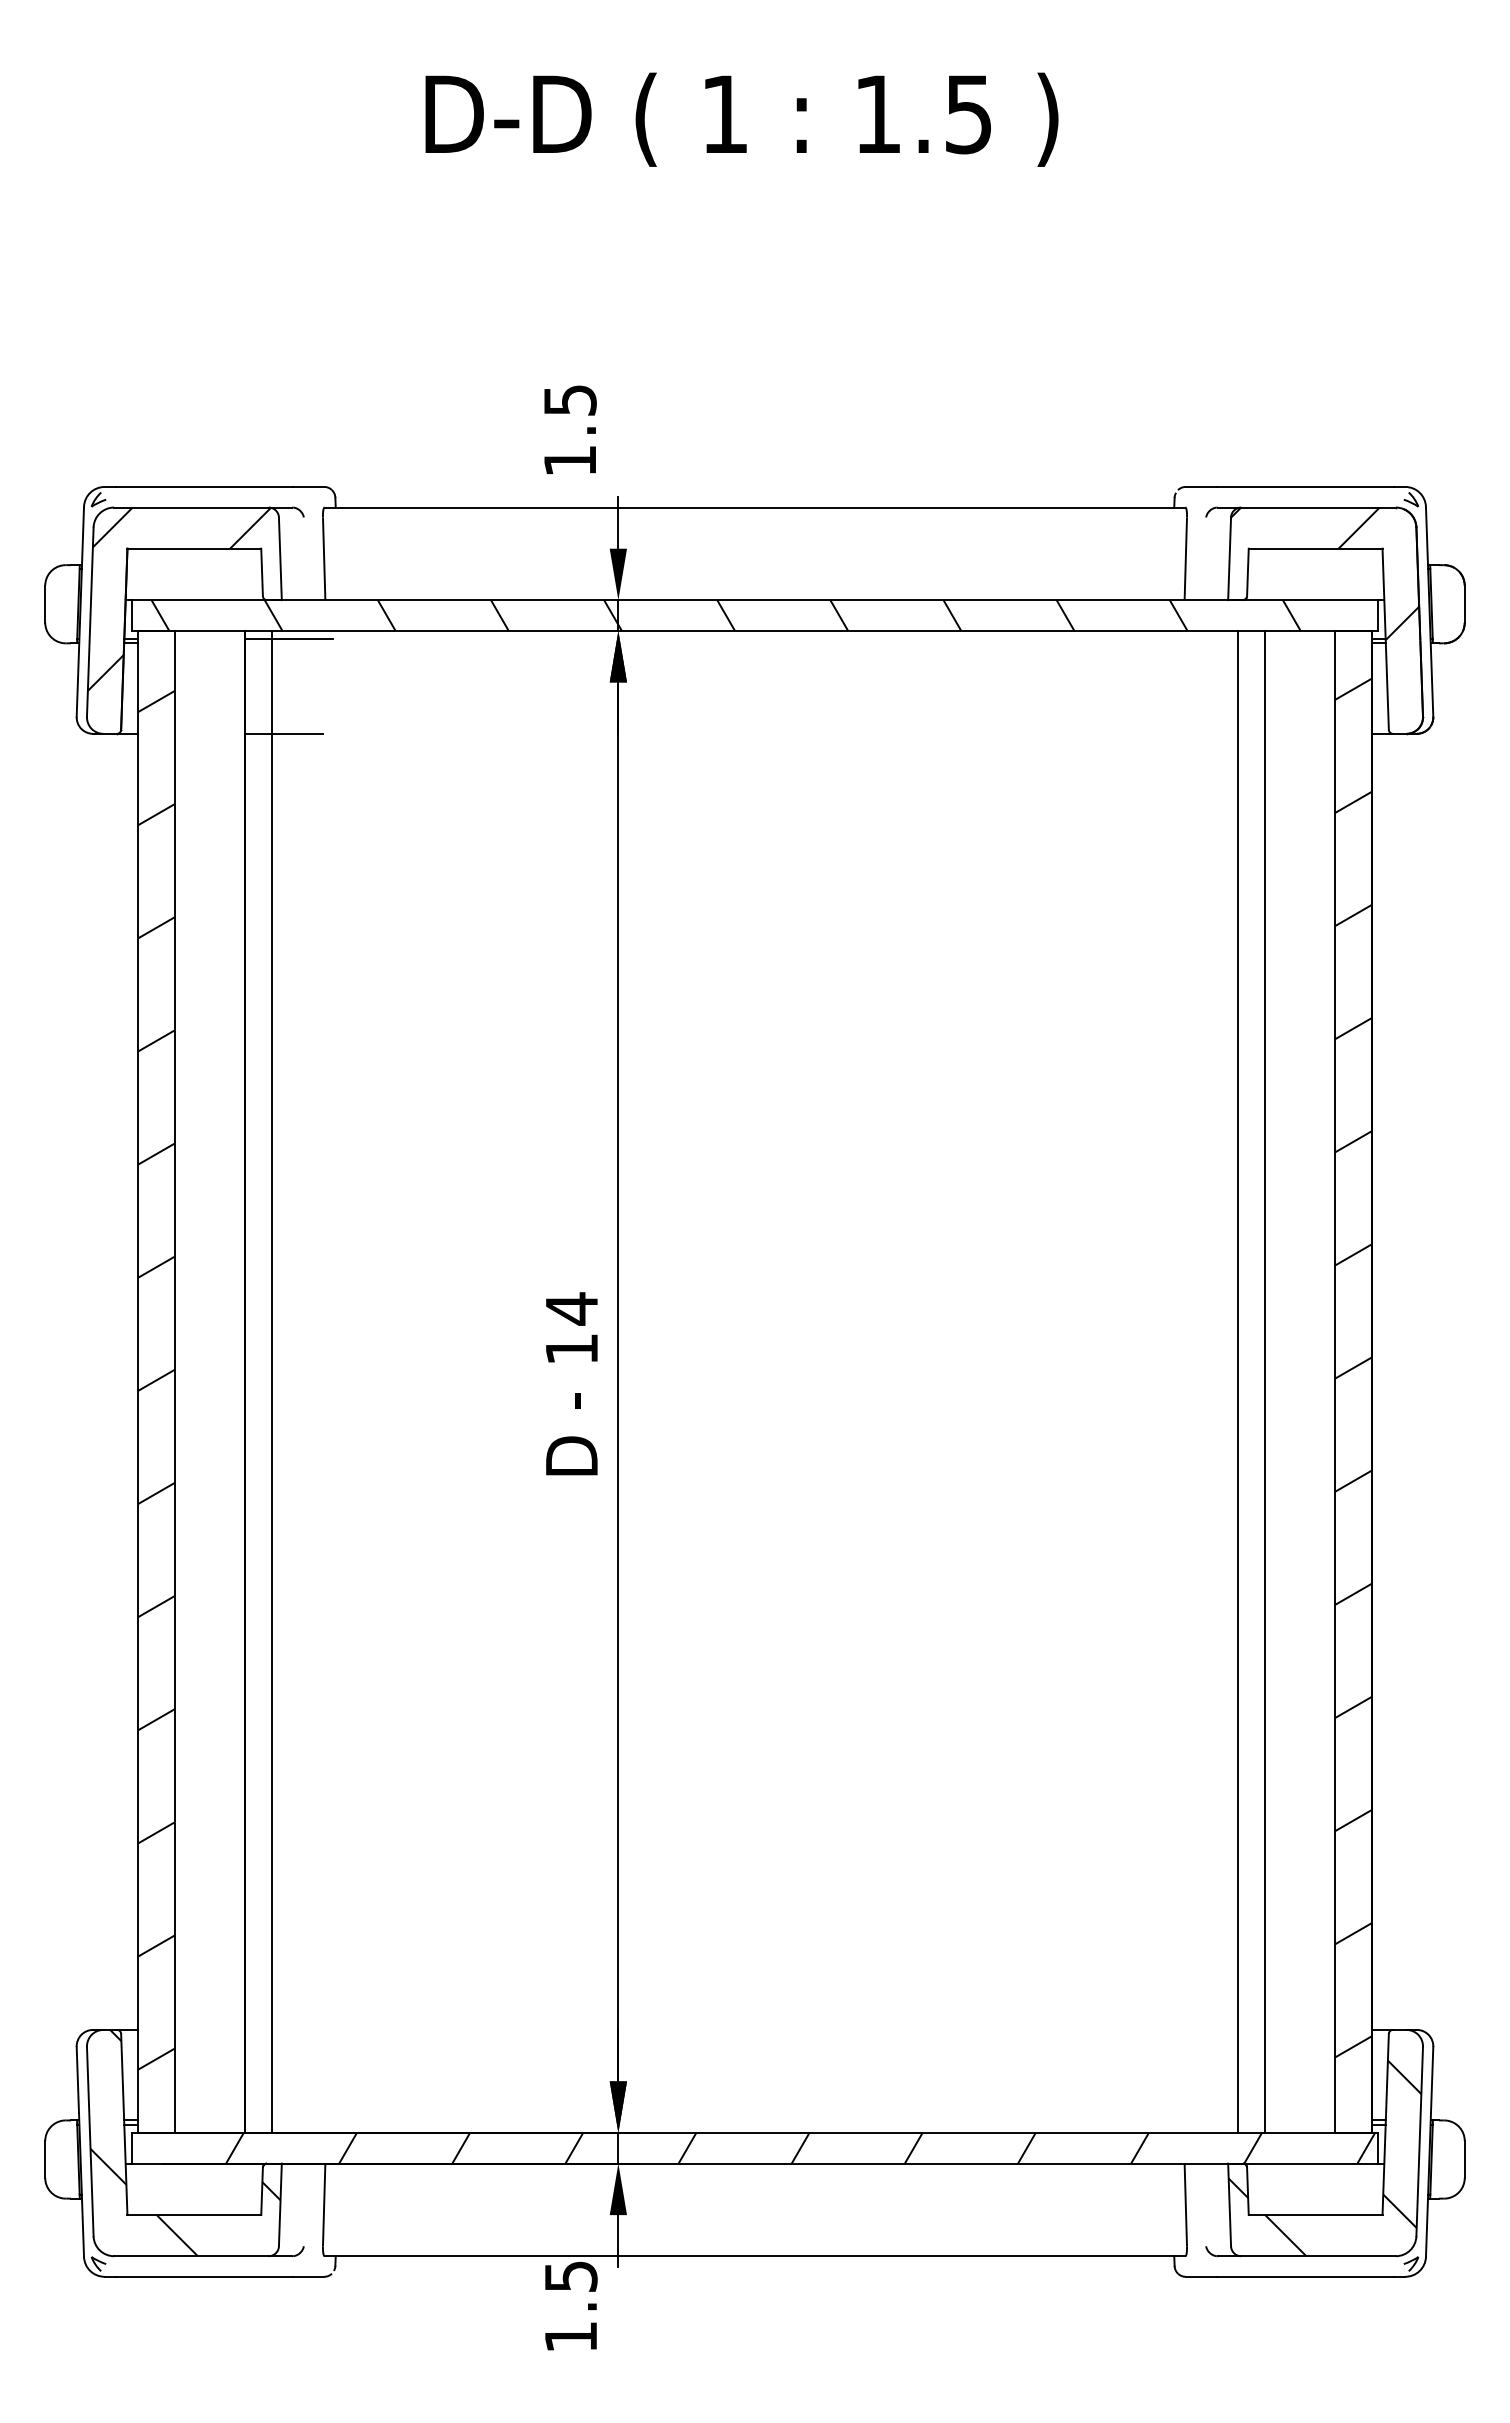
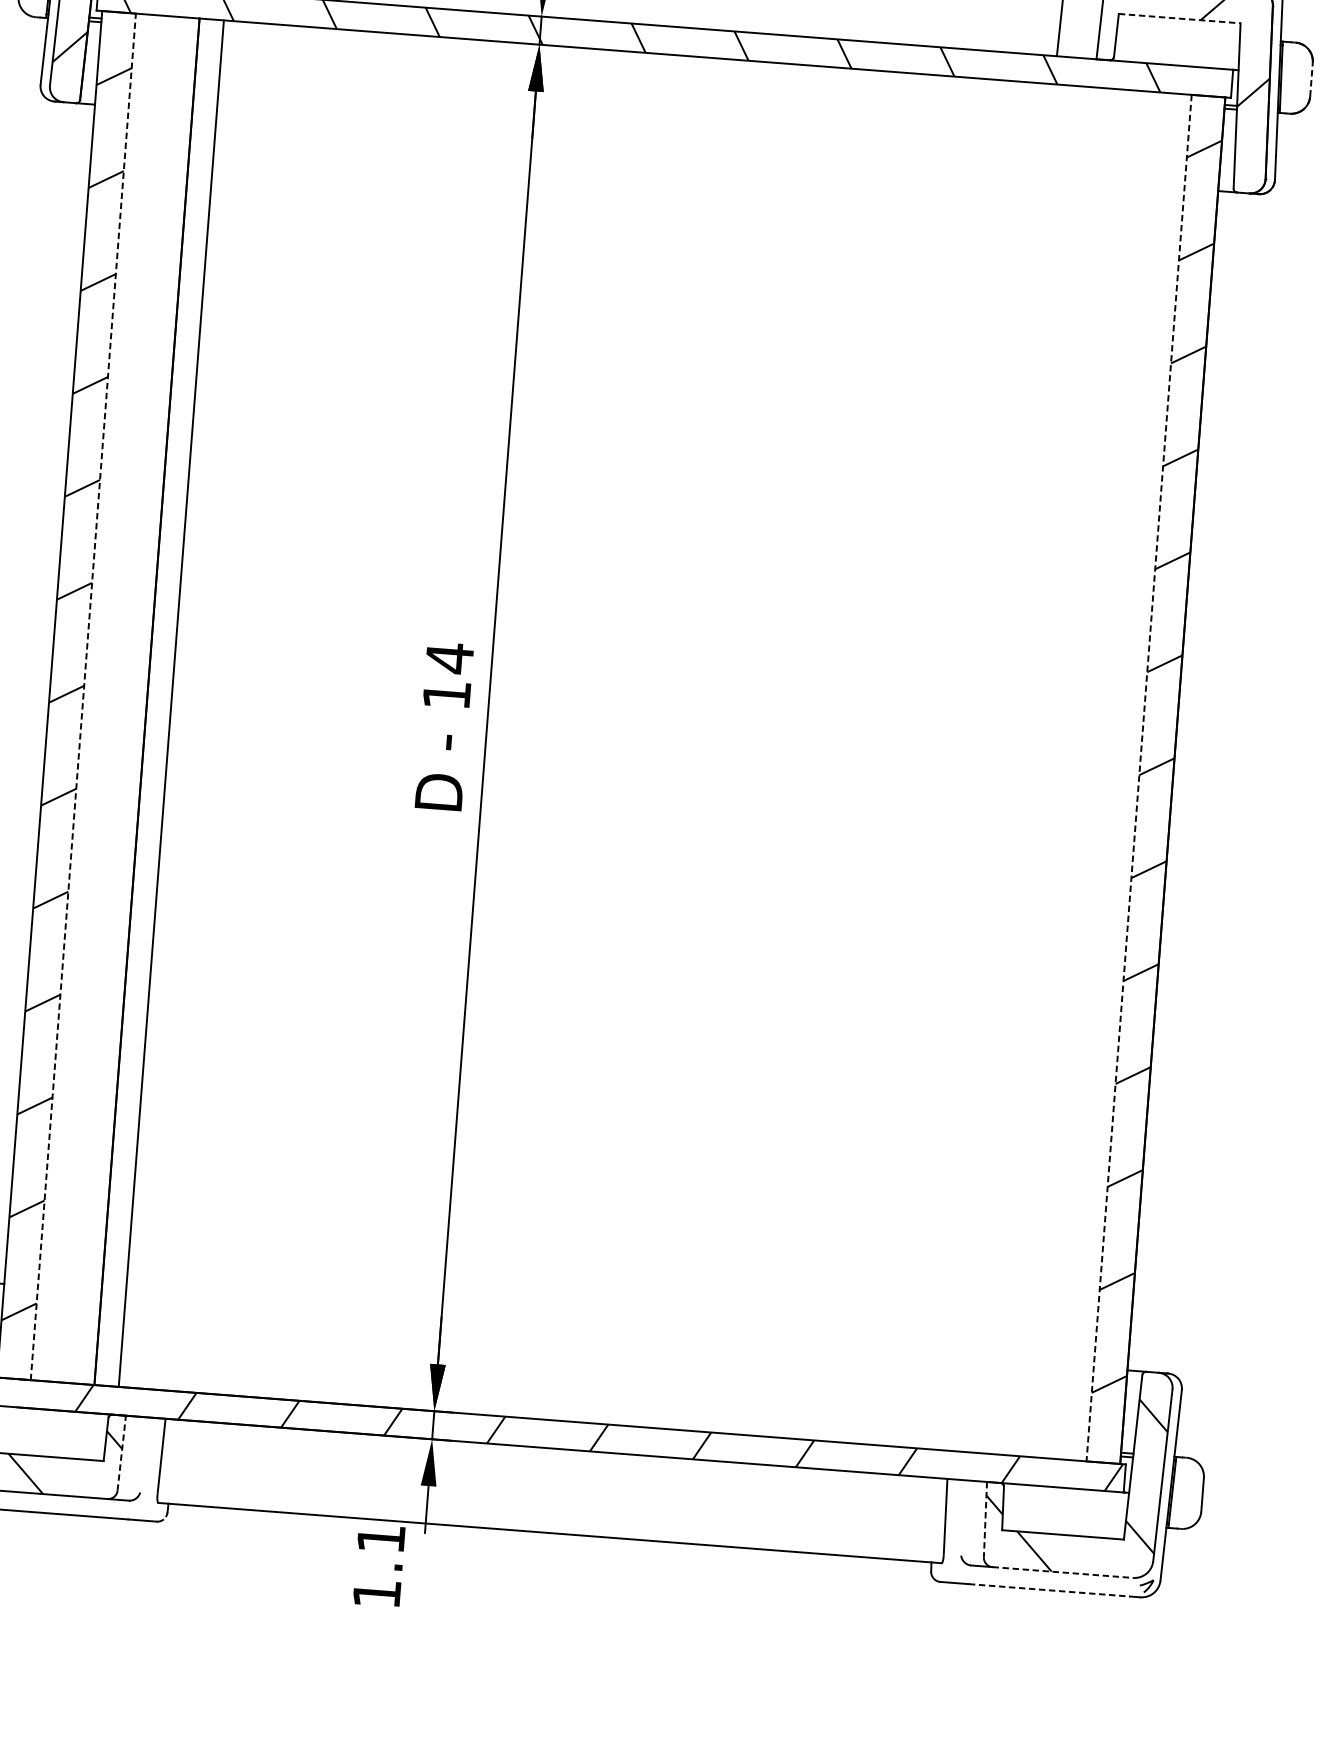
line: (1315, 548) -> (1179, 18), solid -> dashed
line: (1464, 604) -> (1311, 79), solid -> dashed
line: (288, 639) -> (238, 29), removed
line: (283, 733) -> (227, 114), removed
line: (174, 1381) -> (83, 696), solid -> dashed
line: (1238, 1381) -> (1051, 771), removed
line: (1265, 1381) -> (1075, 772), removed
line: (1335, 1381) -> (1139, 777), solid -> dashed
line: (280, 2204) -> (121, 1452), solid -> dashed
line: (1229, 2205) -> (985, 1520), solid -> dashed
line: (1319, 2256) -> (1063, 1572), solid -> dashed
text: (571, 2276) -> (381, 1538), 1.5 -> 1.1
line: (1305, 2276) -> (1049, 1590), solid -> dashed

